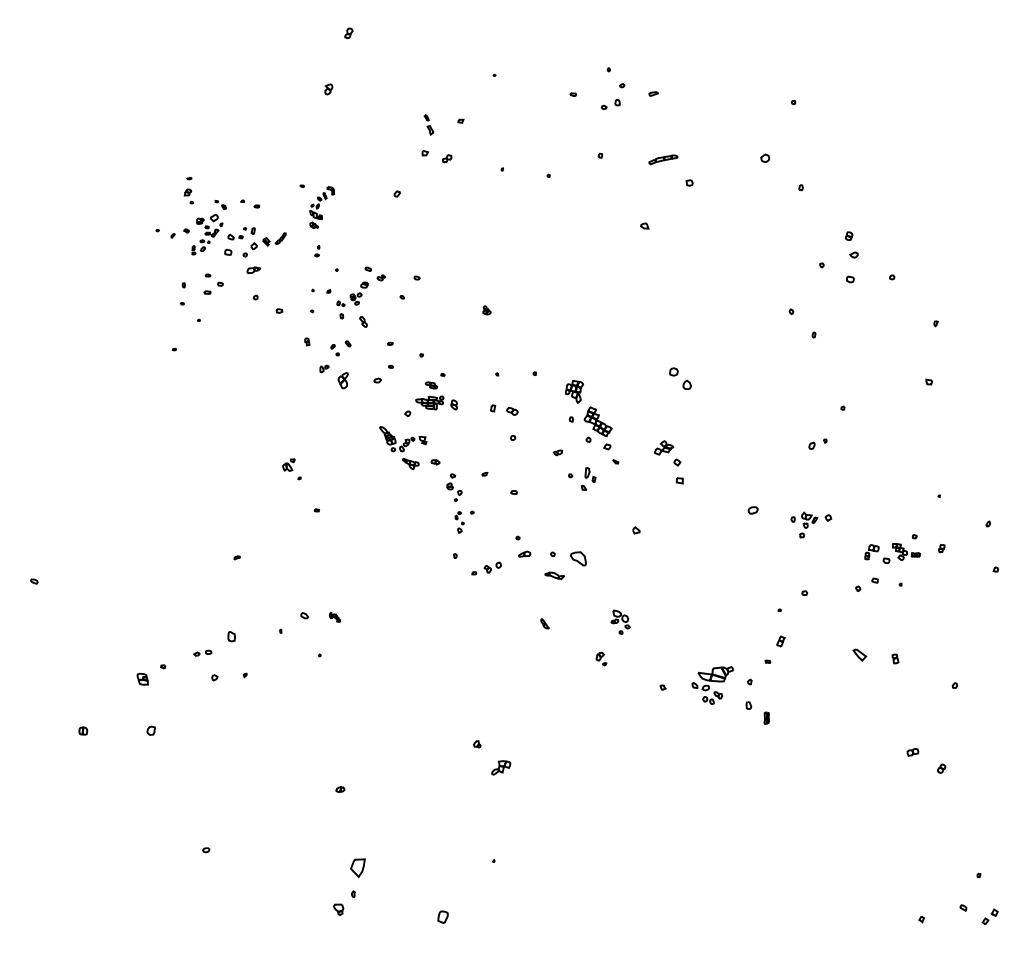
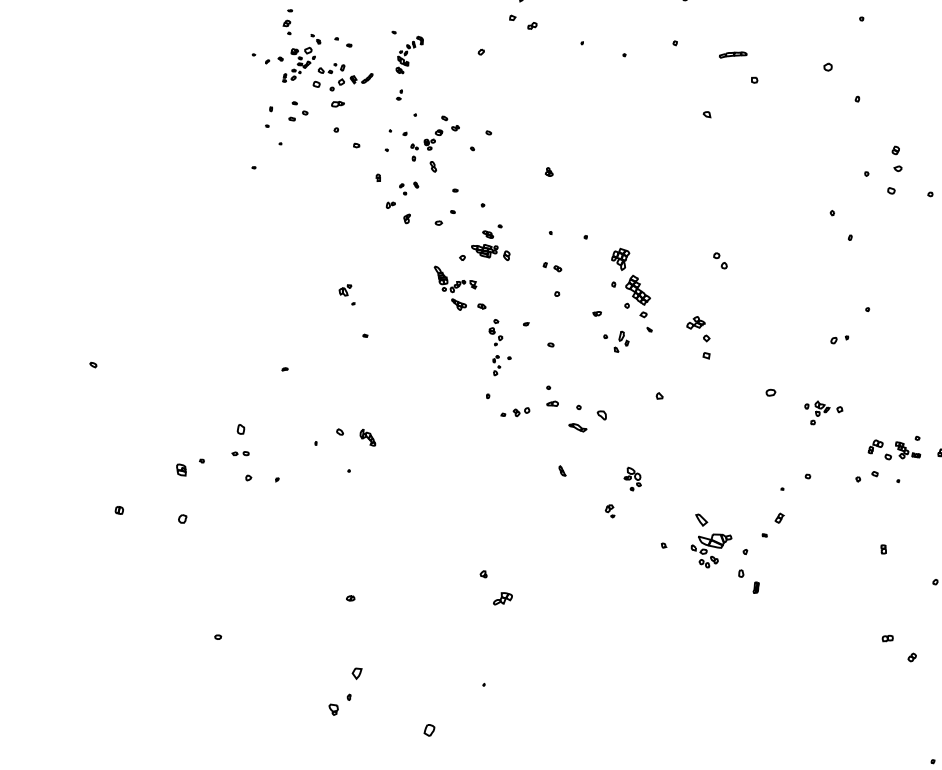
part: (680, 378) -> (720, 260), size x0.71
part: (343, 380) -> (407, 218), size x0.62
part: (503, 410) -> (551, 267), size x0.71
part: (577, 559) -> (601, 415), size x0.62
part: (334, 616) -> (367, 436), size x1.67
part: (231, 636) -> (240, 429), moved
part: (859, 654) -> (701, 519), moved
part: (357, 867) -> (356, 673), size x0.62

